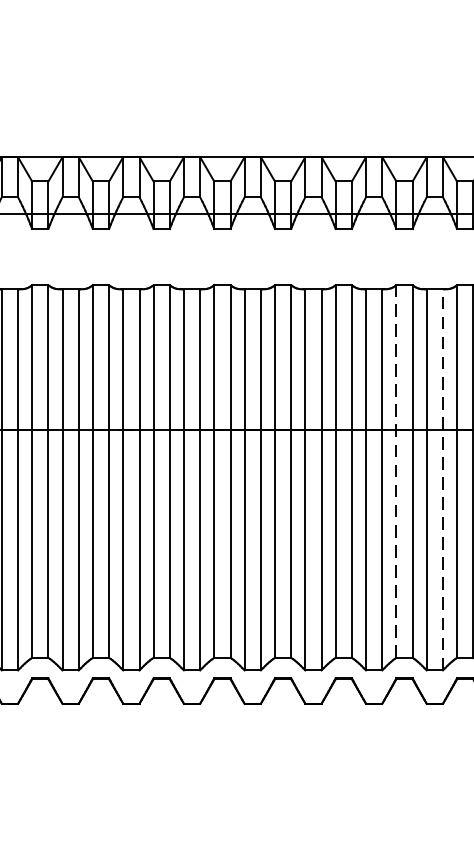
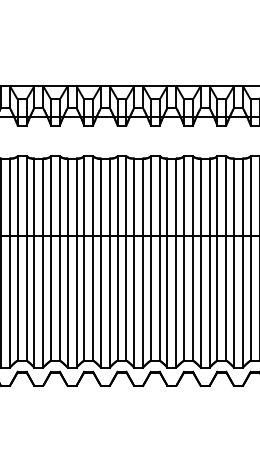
line: (396, 471) -> (217, 258), dashed -> solid
line: (442, 480) -> (242, 263), dashed -> solid

